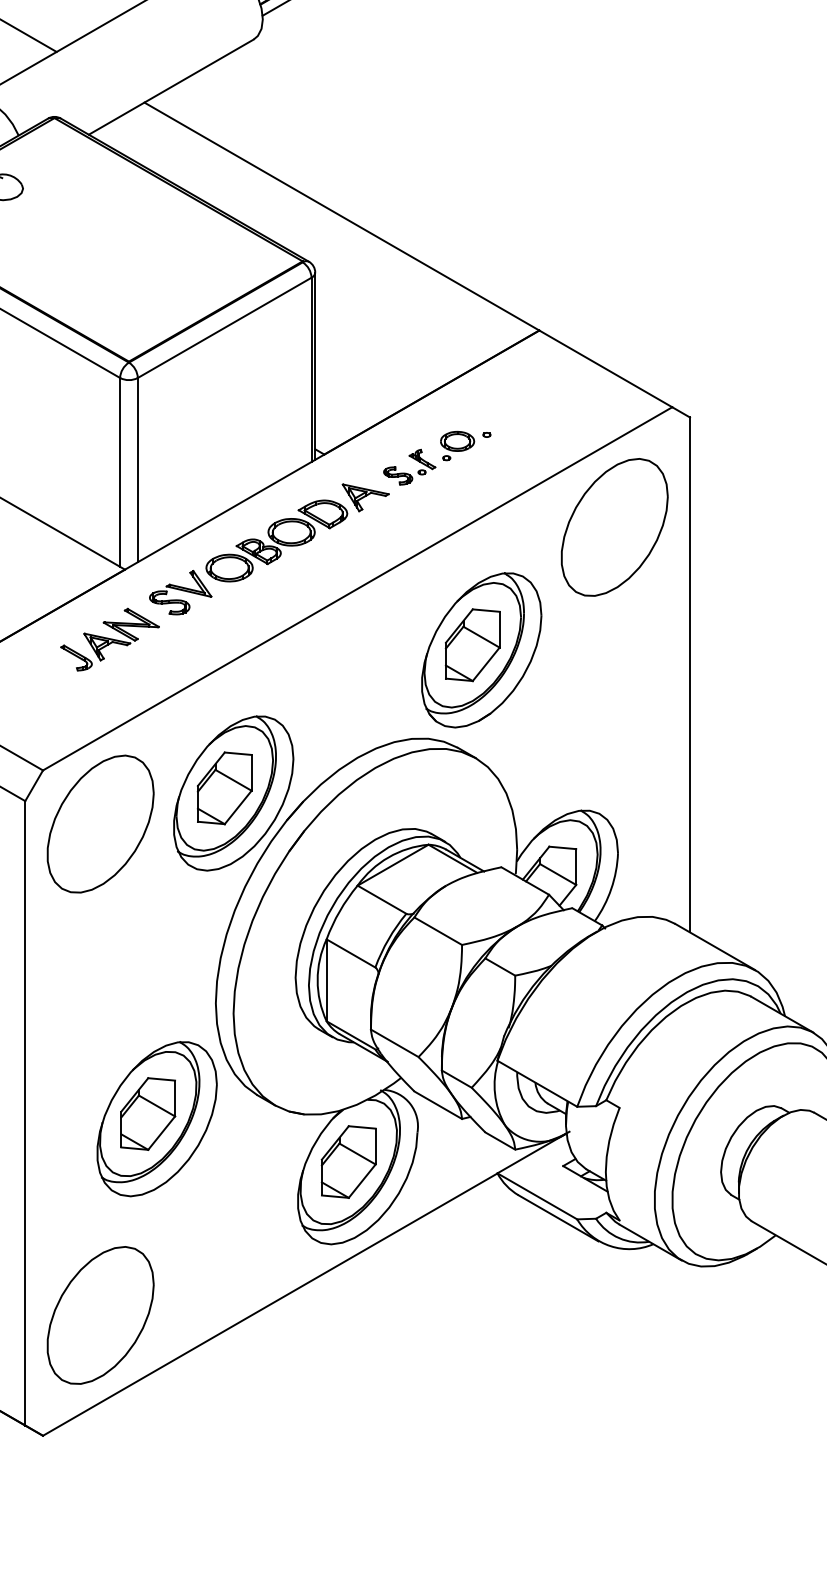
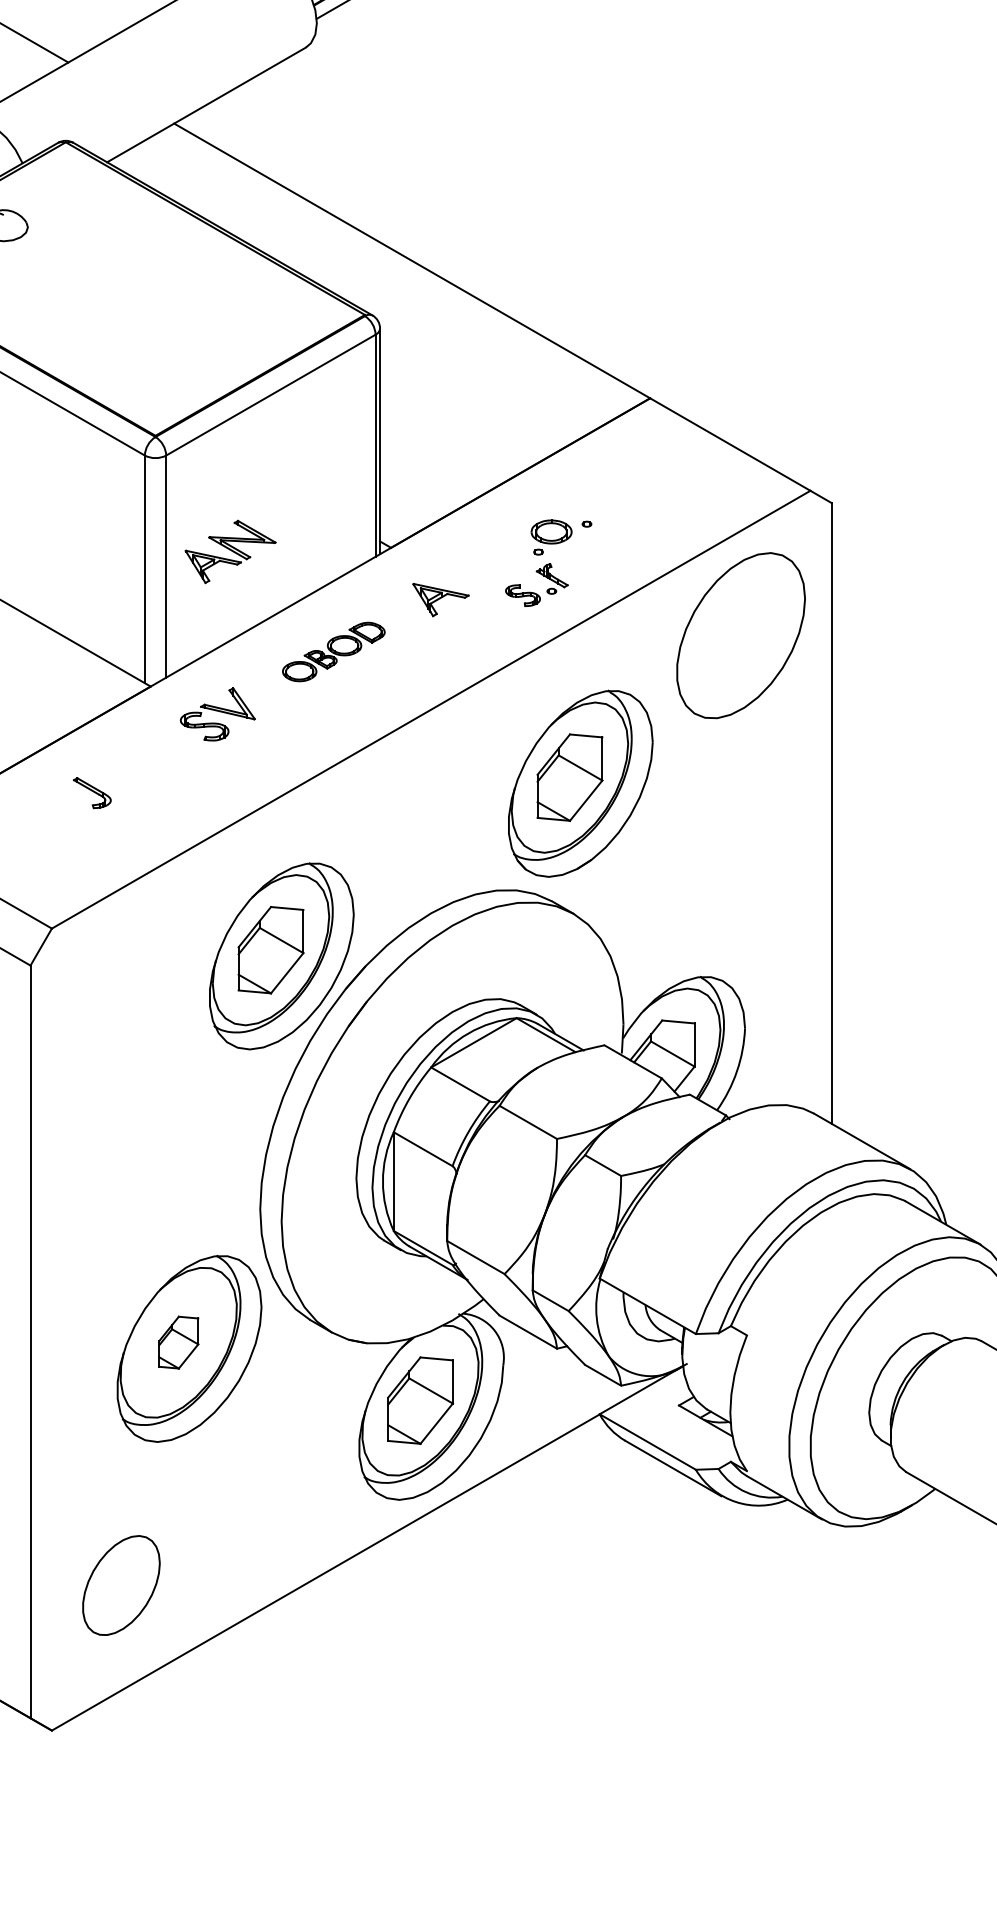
part: (408, 473) -> (535, 592), moved
part: (276, 540) -> (333, 651), size x0.6
part: (121, 634) -> (230, 551), moved
part: (100, 823) -> (121, 992), removed
part: (148, 1113) -> (178, 1342), size x0.6
part: (100, 1315) -> (121, 1585), size x0.6

